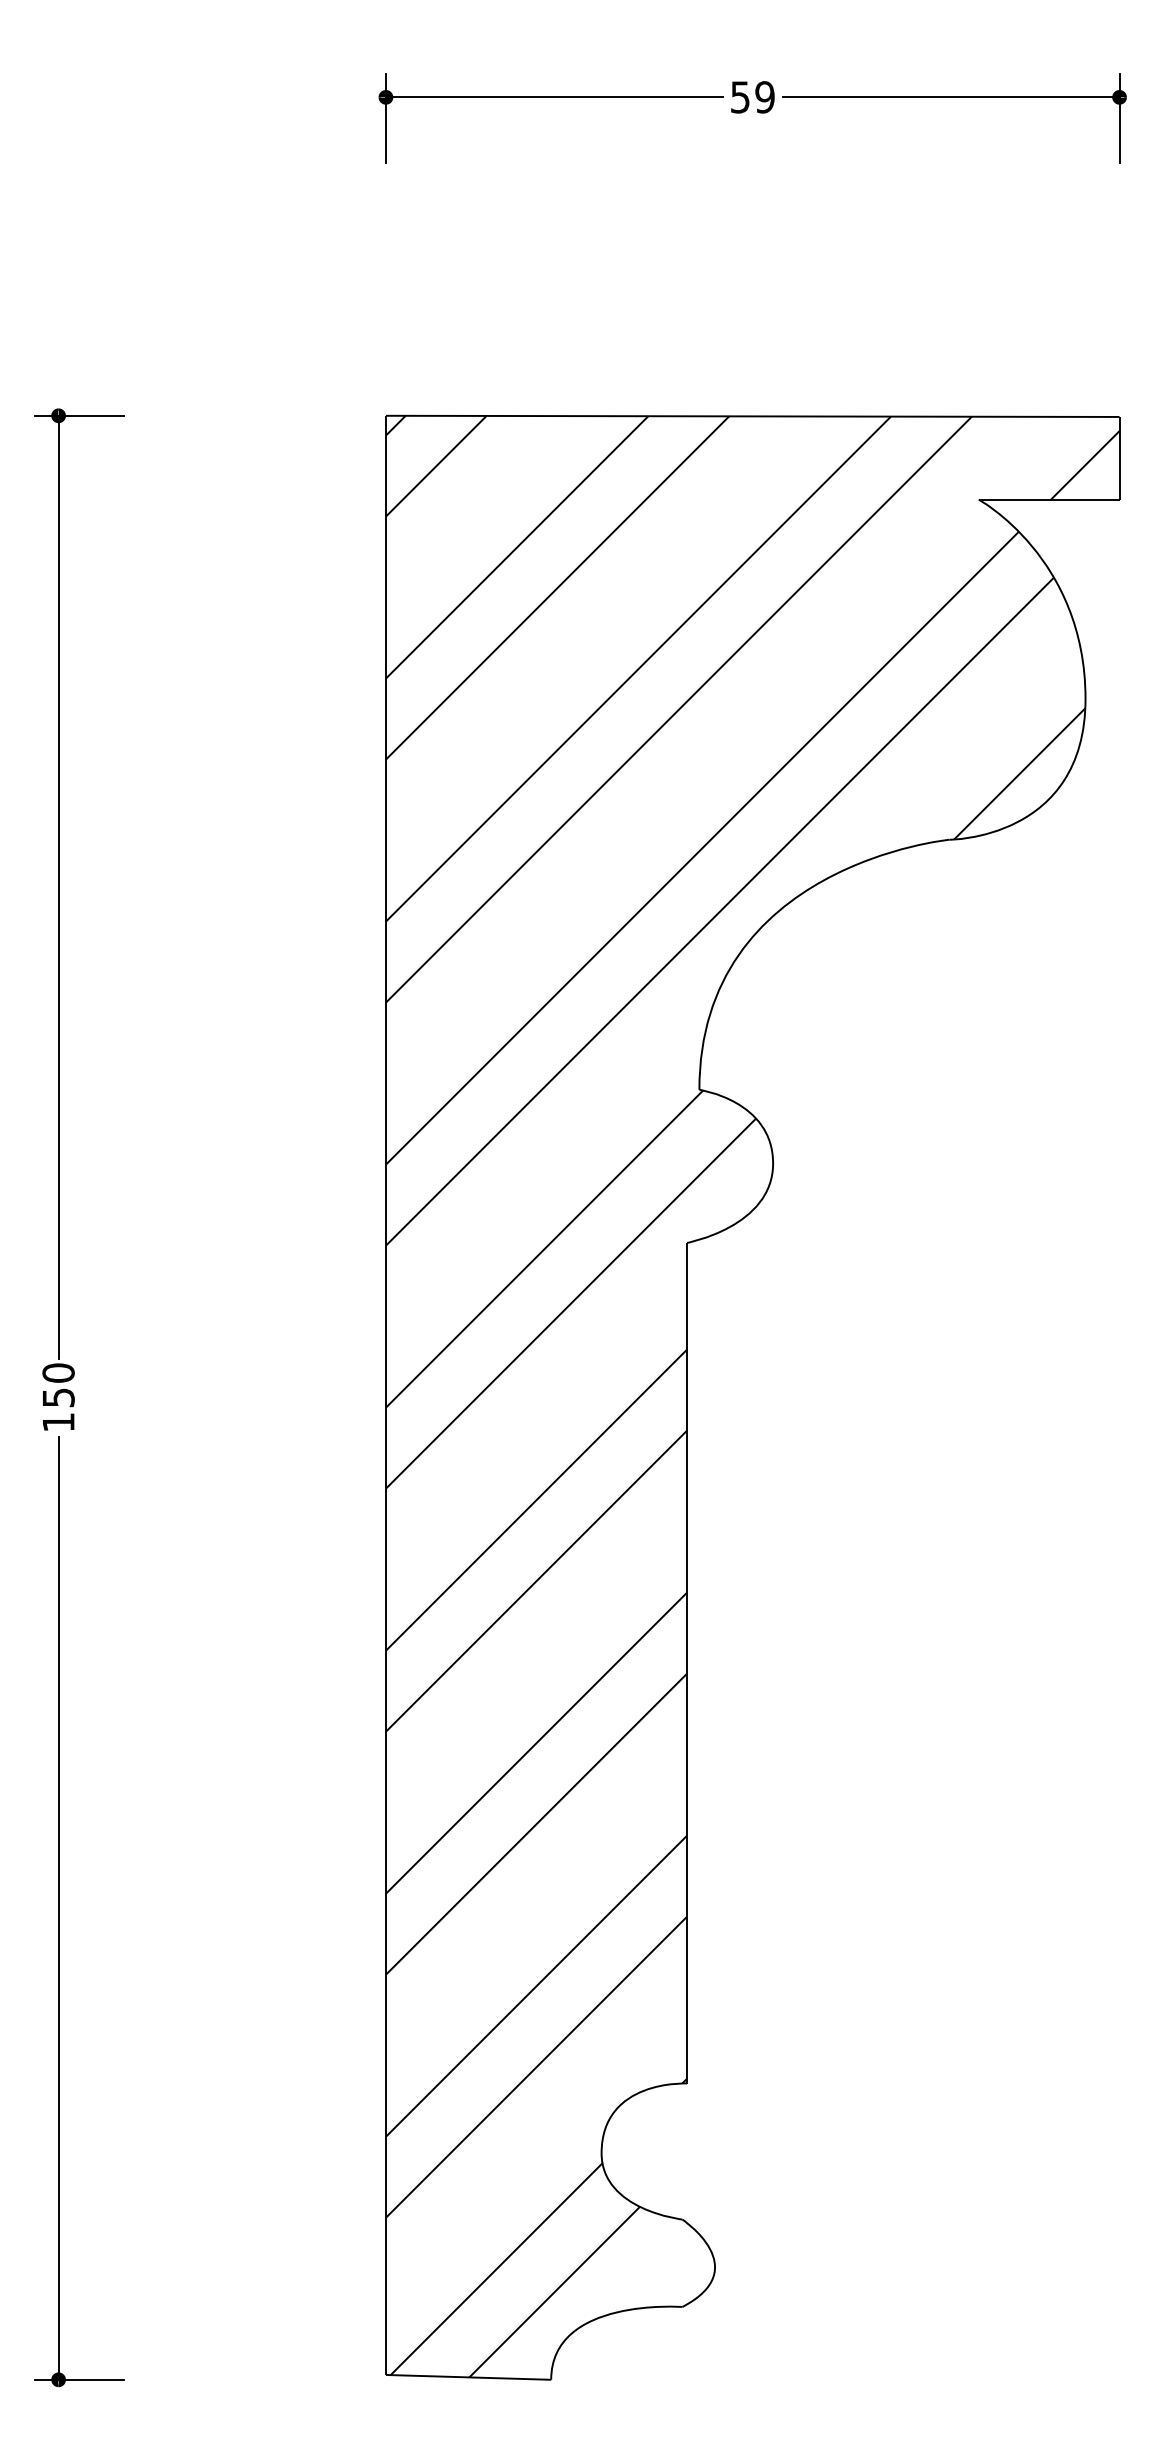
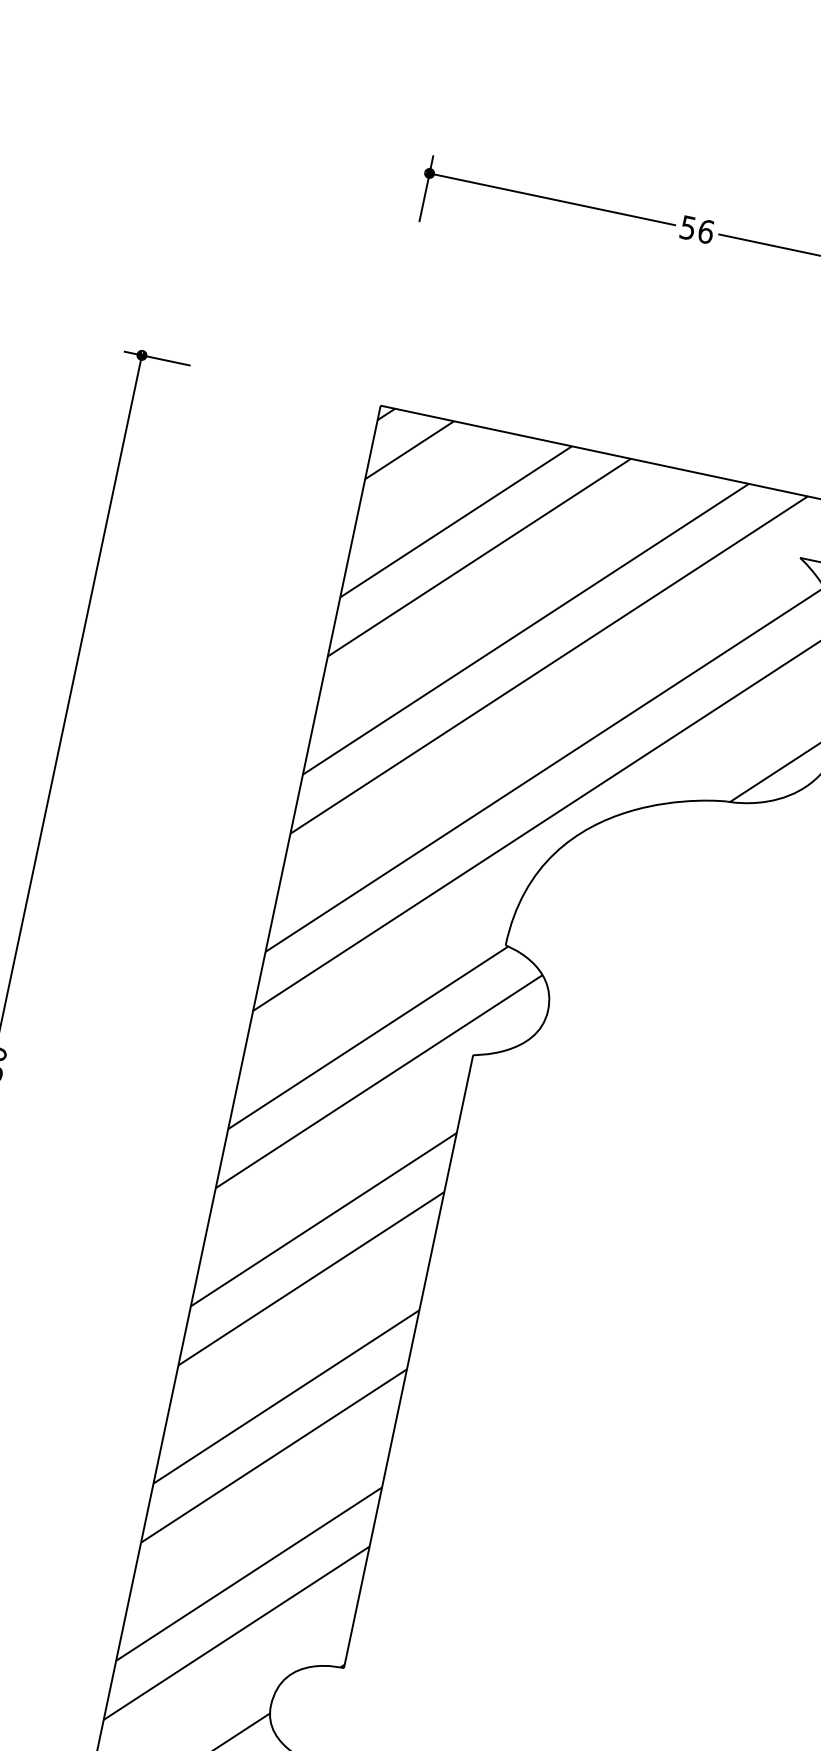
text: (764, 97) -> (705, 231), 59 -> 56

